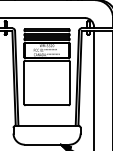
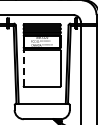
line: (24, 81) -> (23, 67), solid -> dashed

